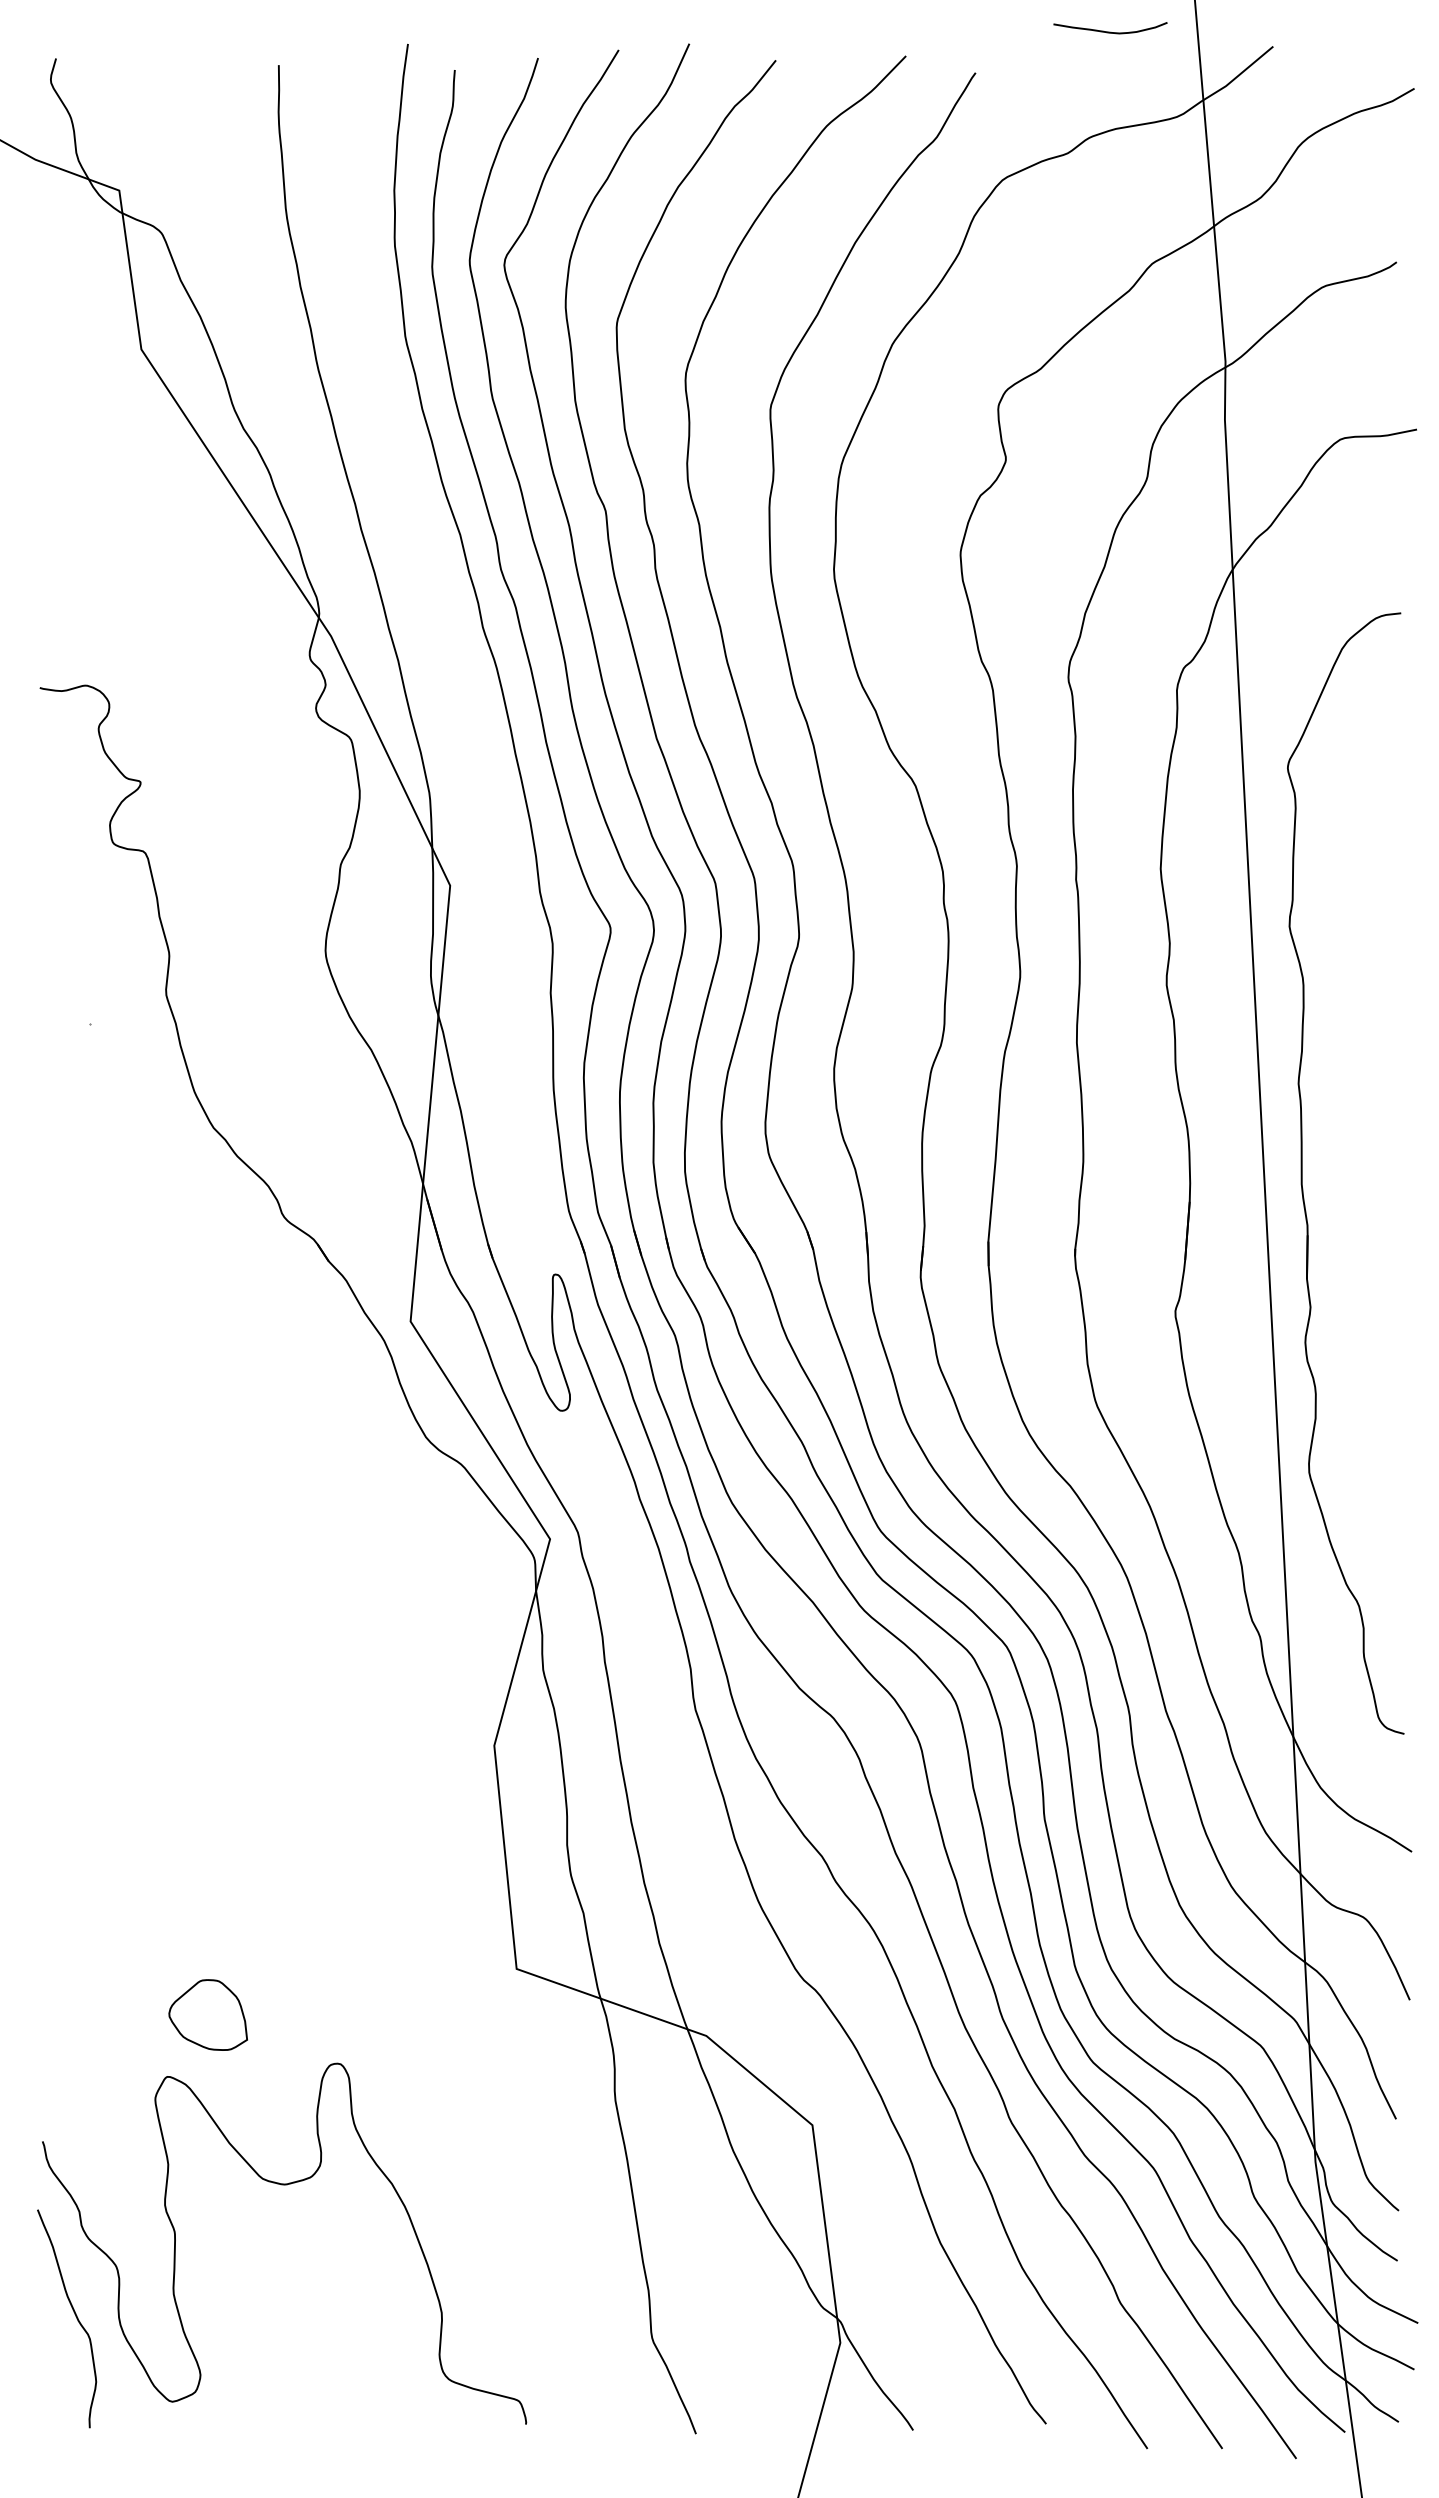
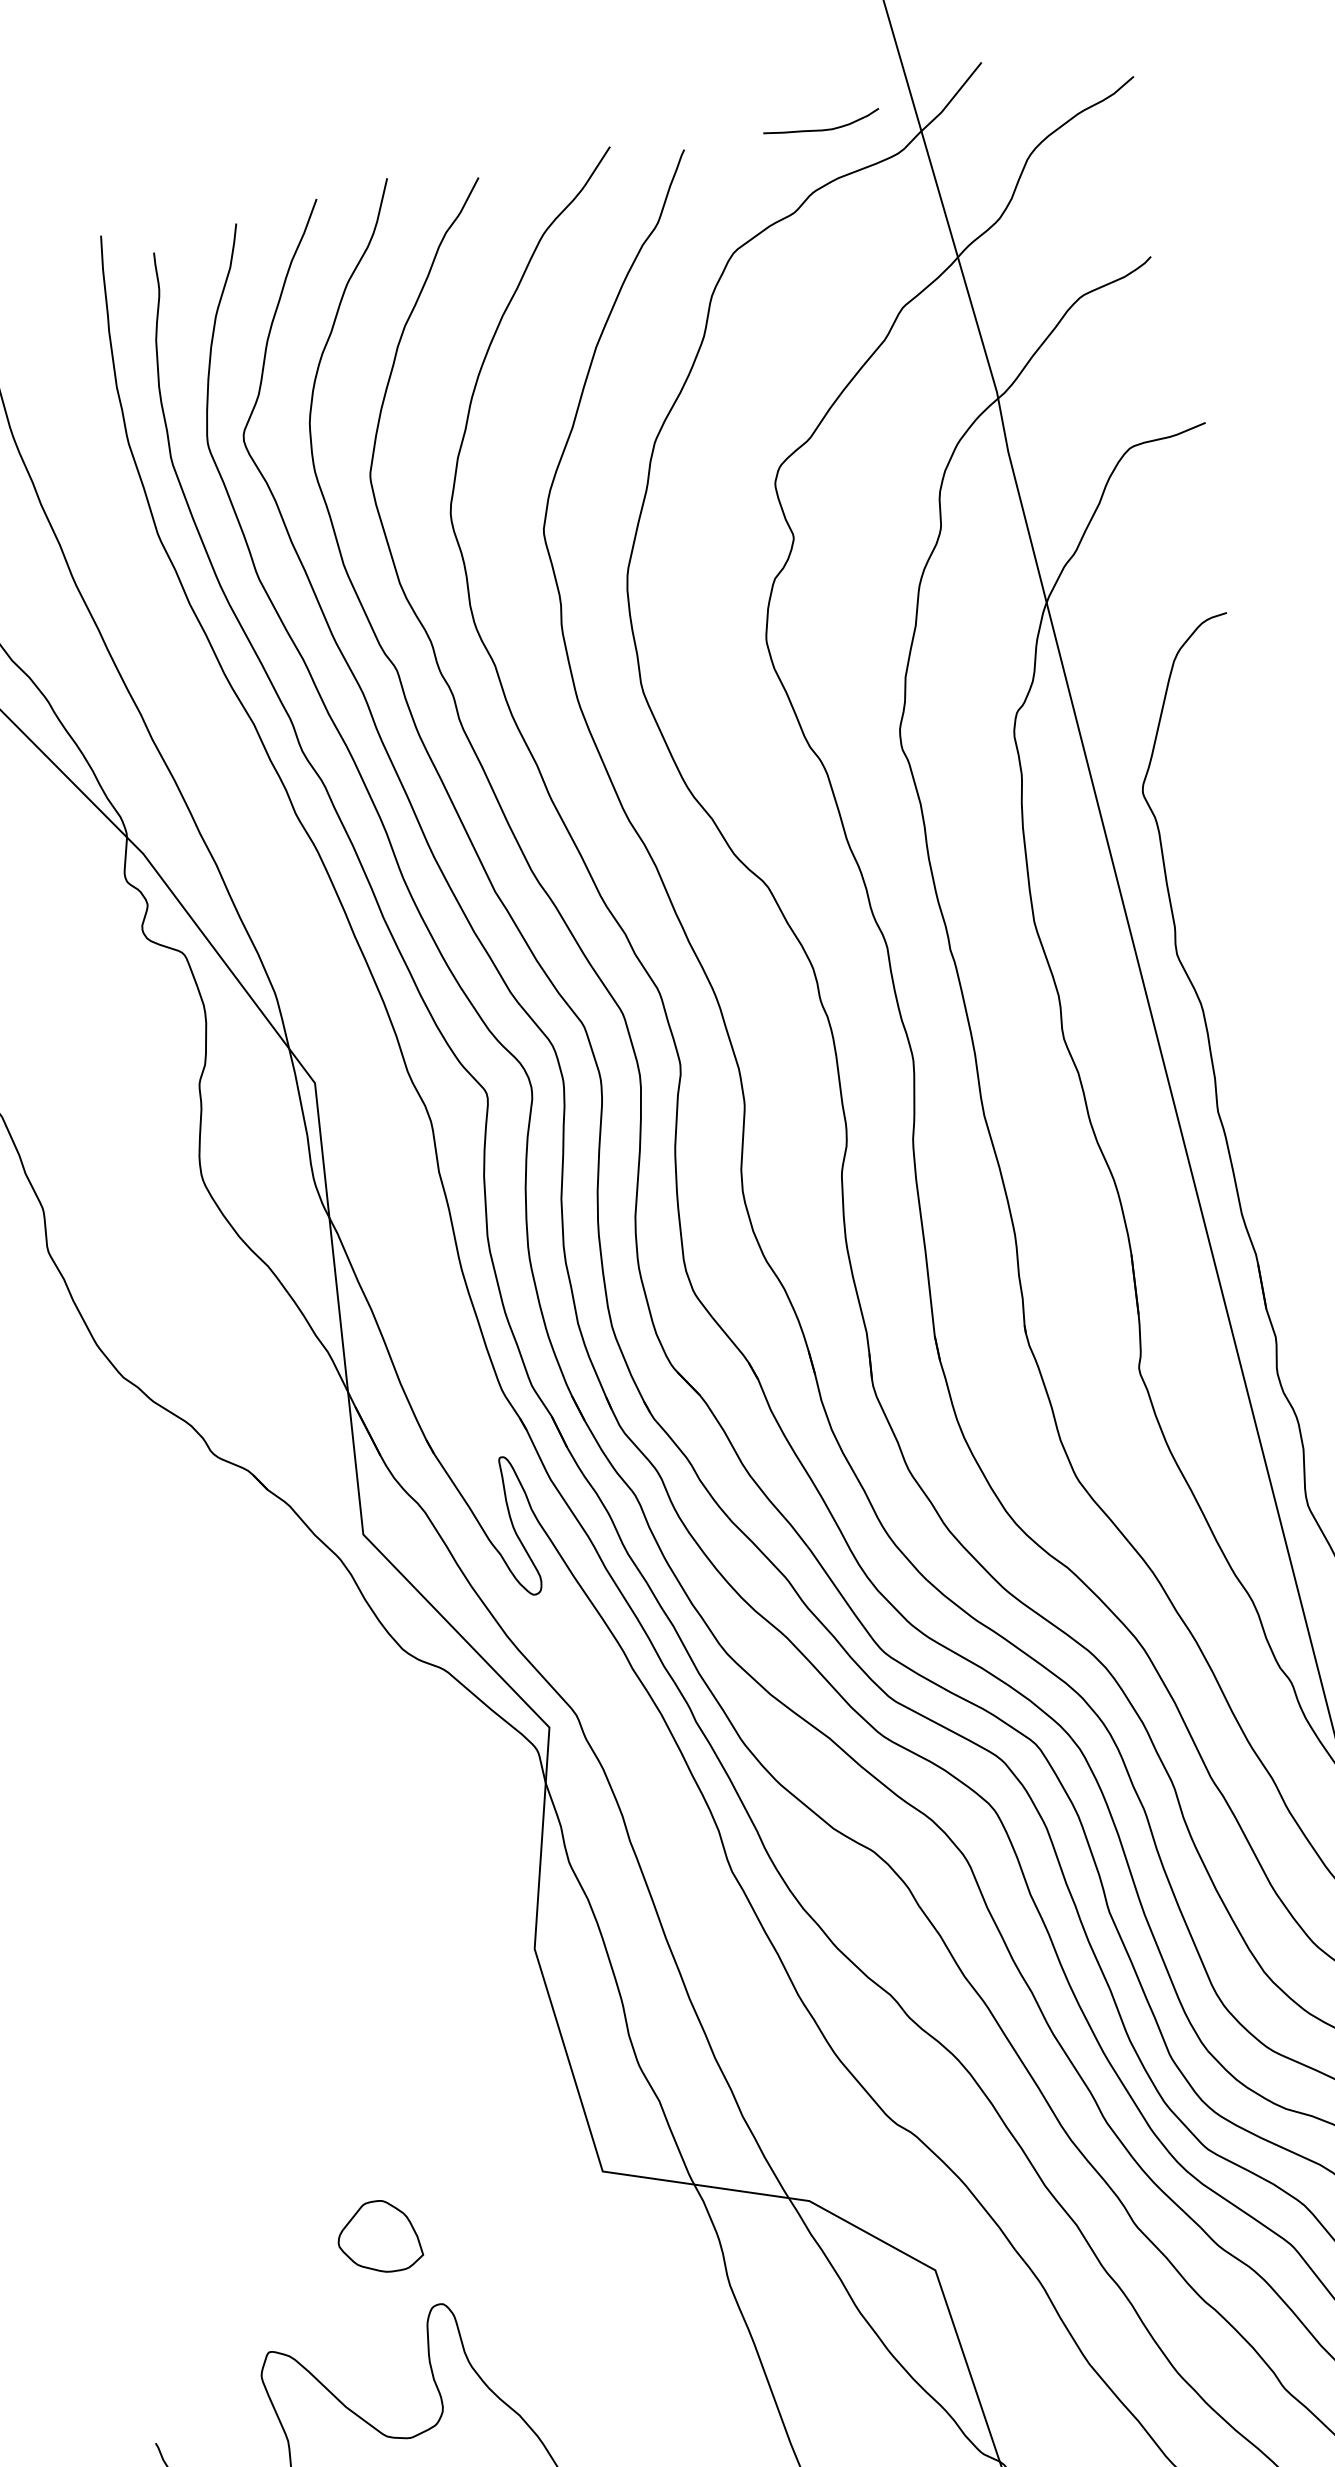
curve: (1110, 31) -> (822, 129), moved
part: (207, 2014) -> (377, 2237), moved

